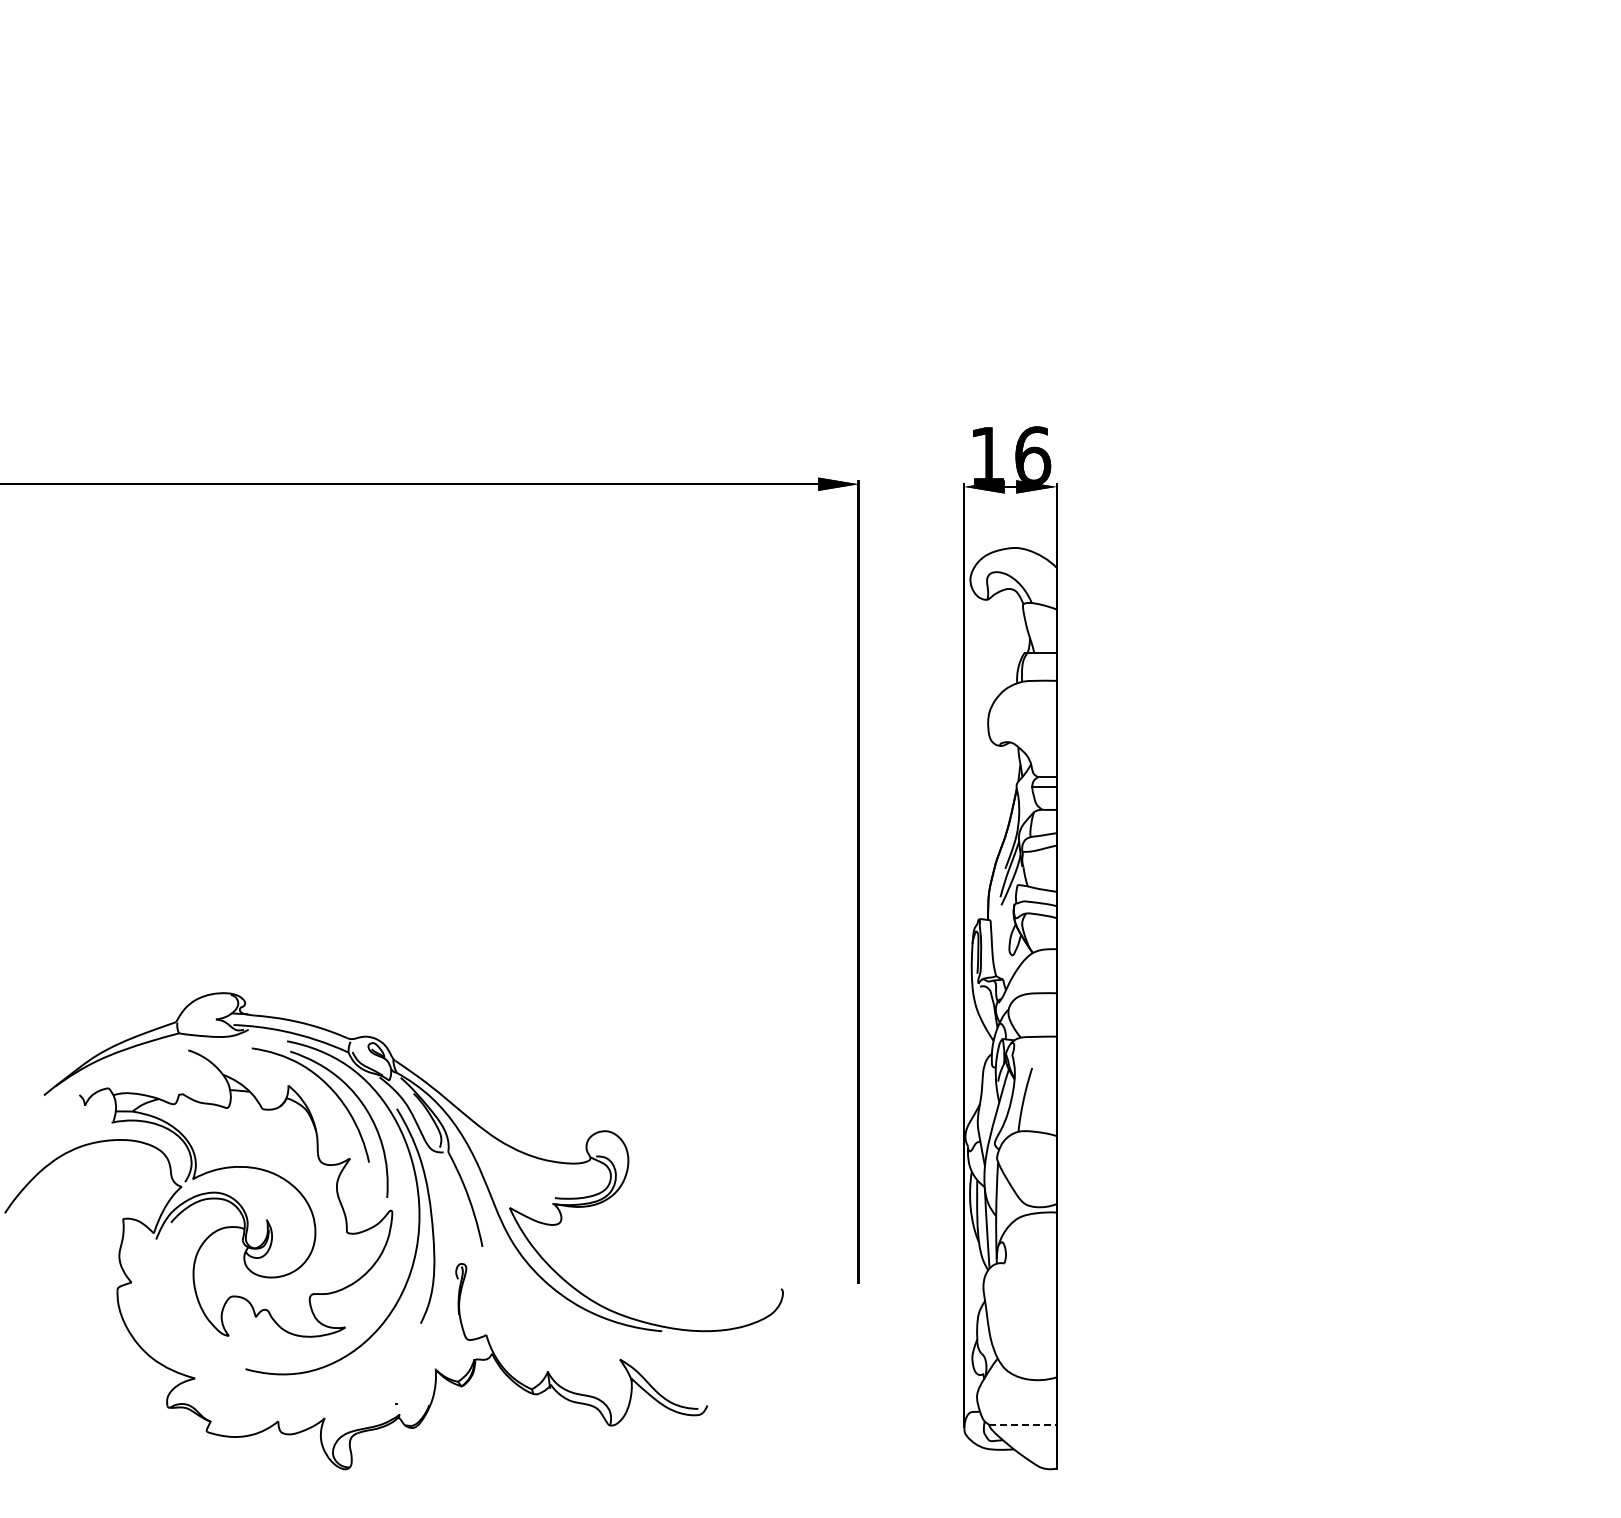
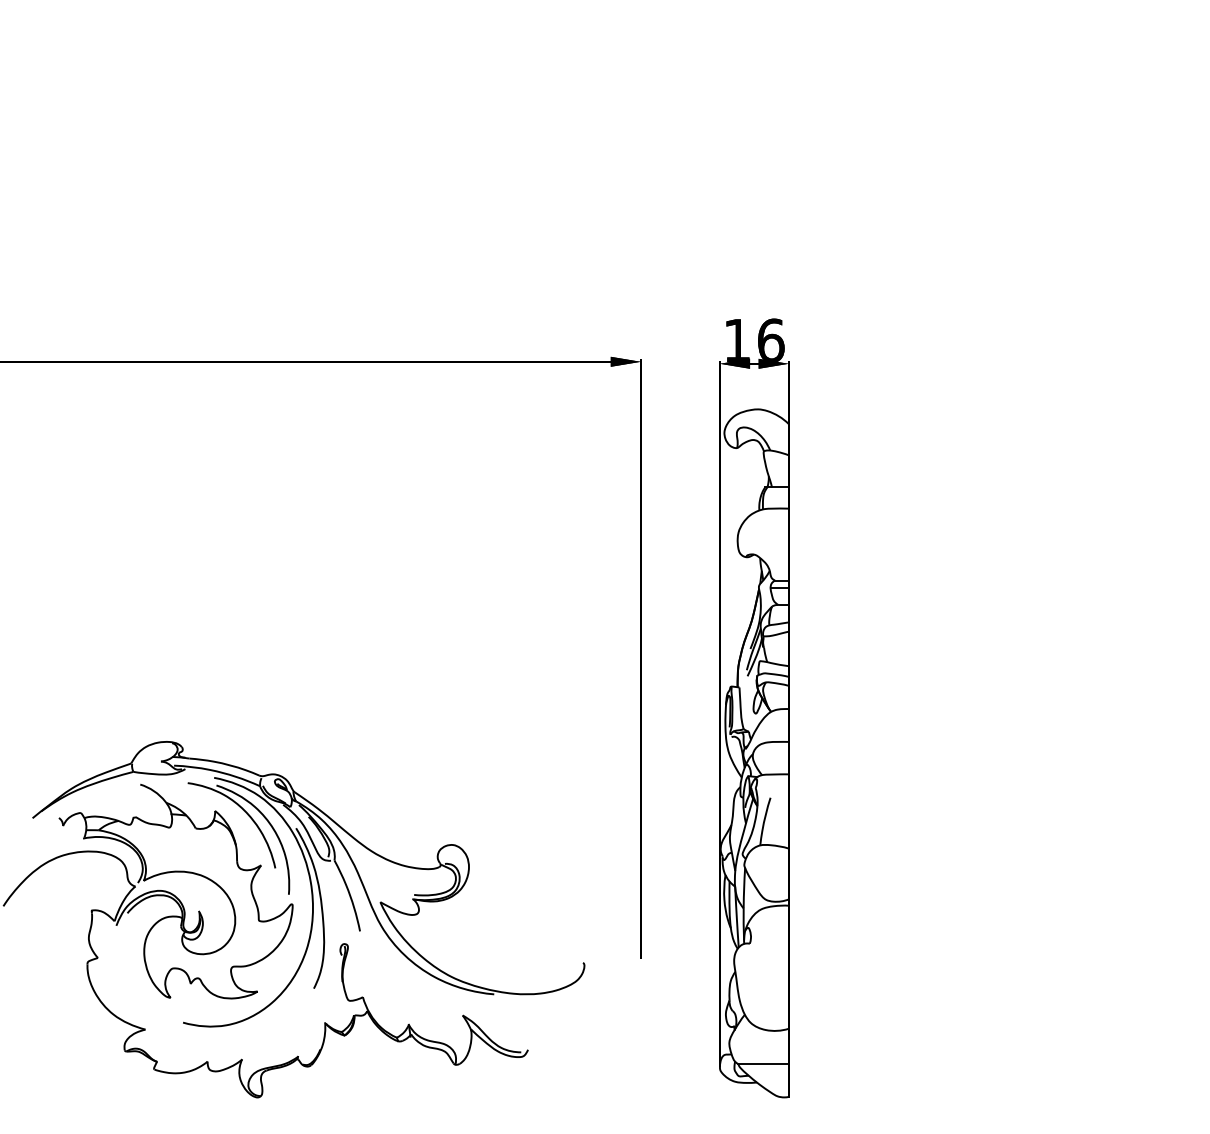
line: (1022, 1424) -> (763, 1063), dashed -> solid

